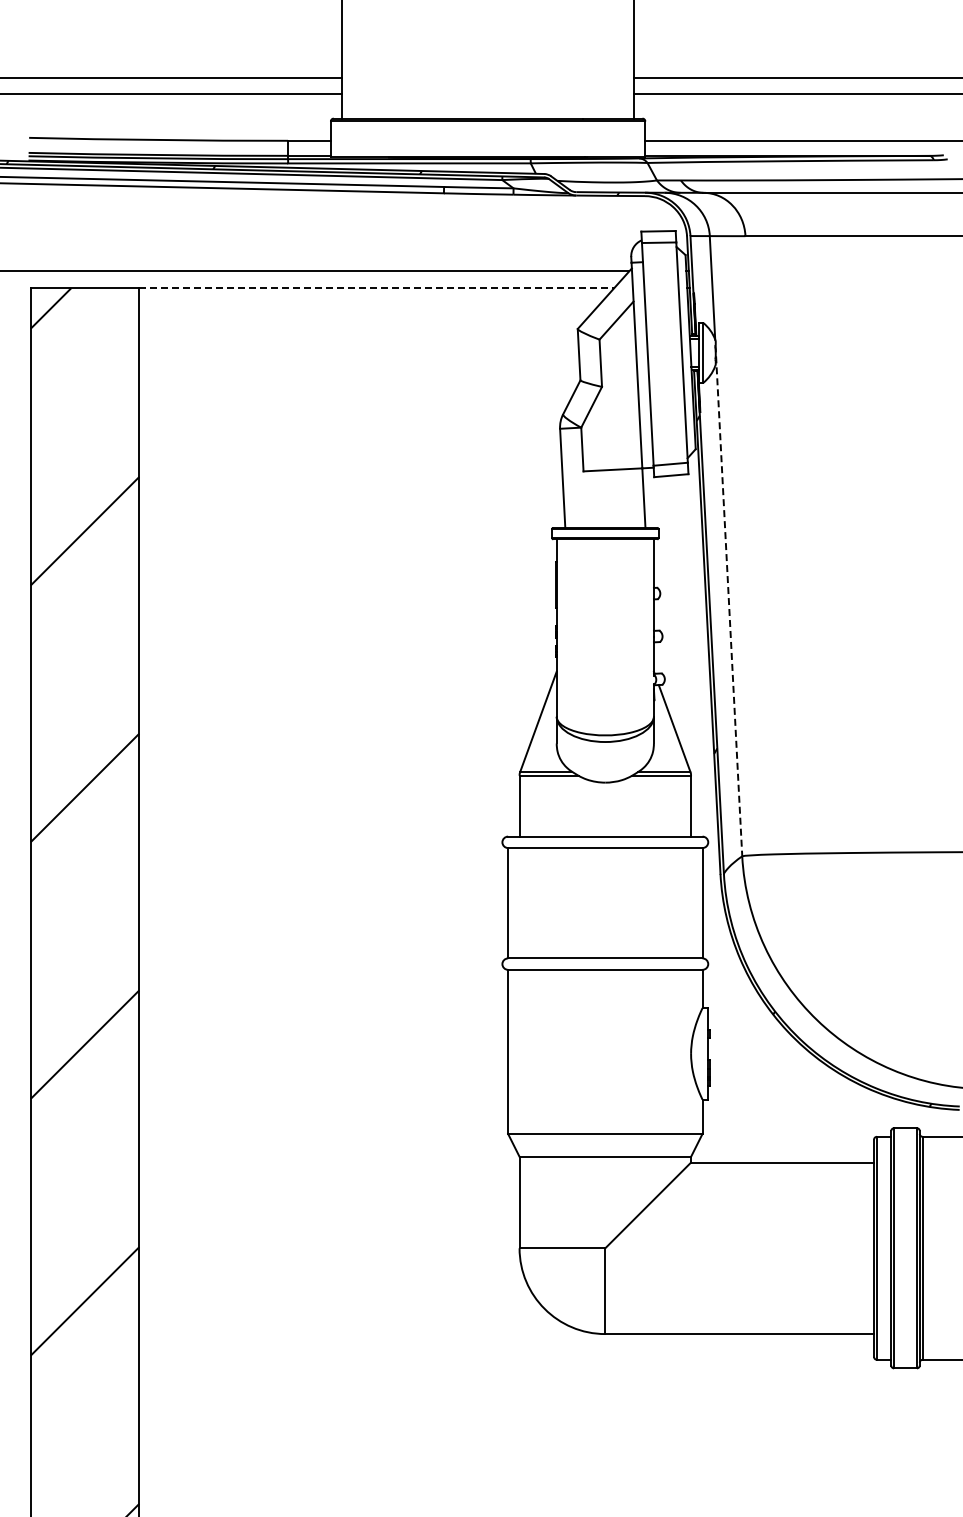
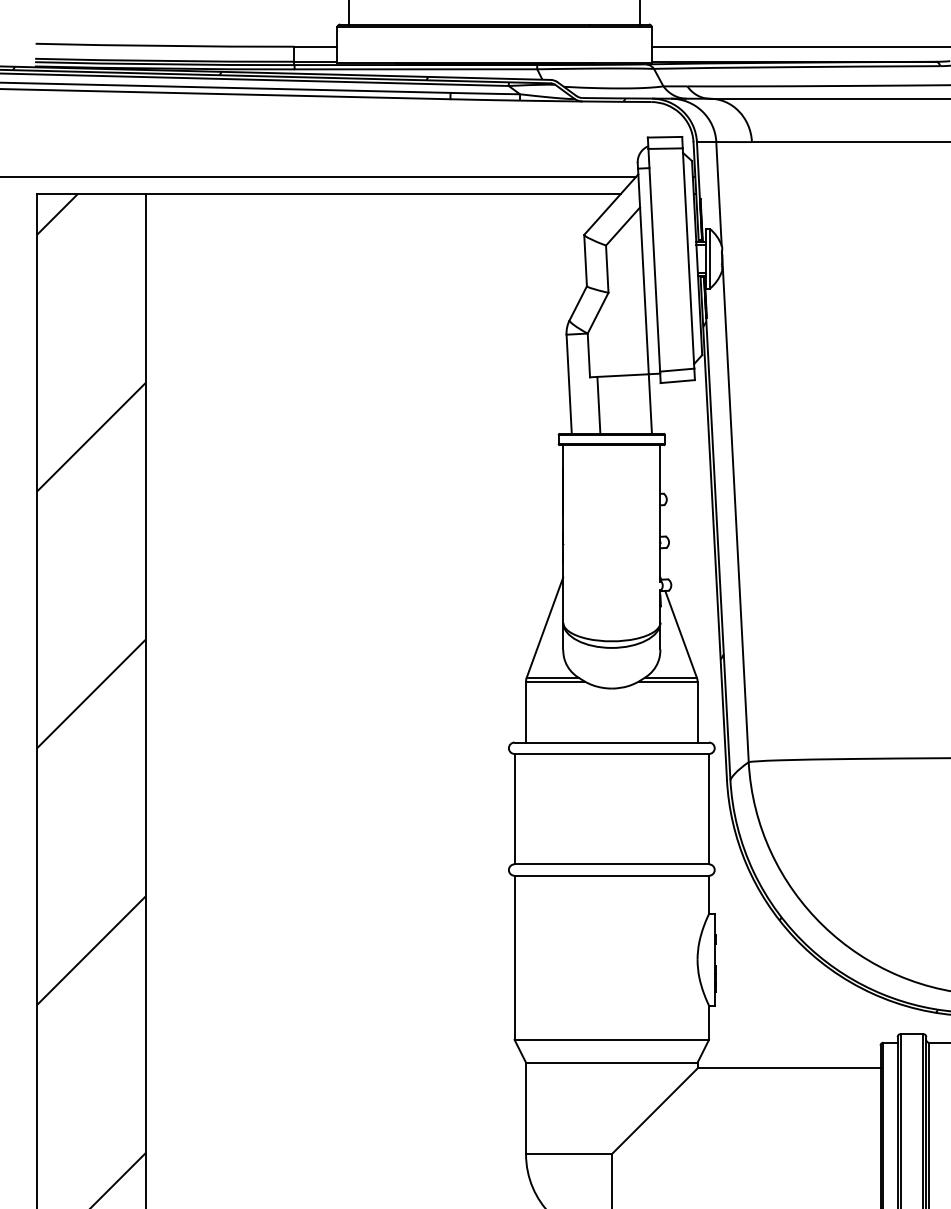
line: (377, 288) -> (383, 194), dashed -> solid
line: (591, 499) -> (597, 405), added
line: (728, 600) -> (734, 506), dashed -> solid

